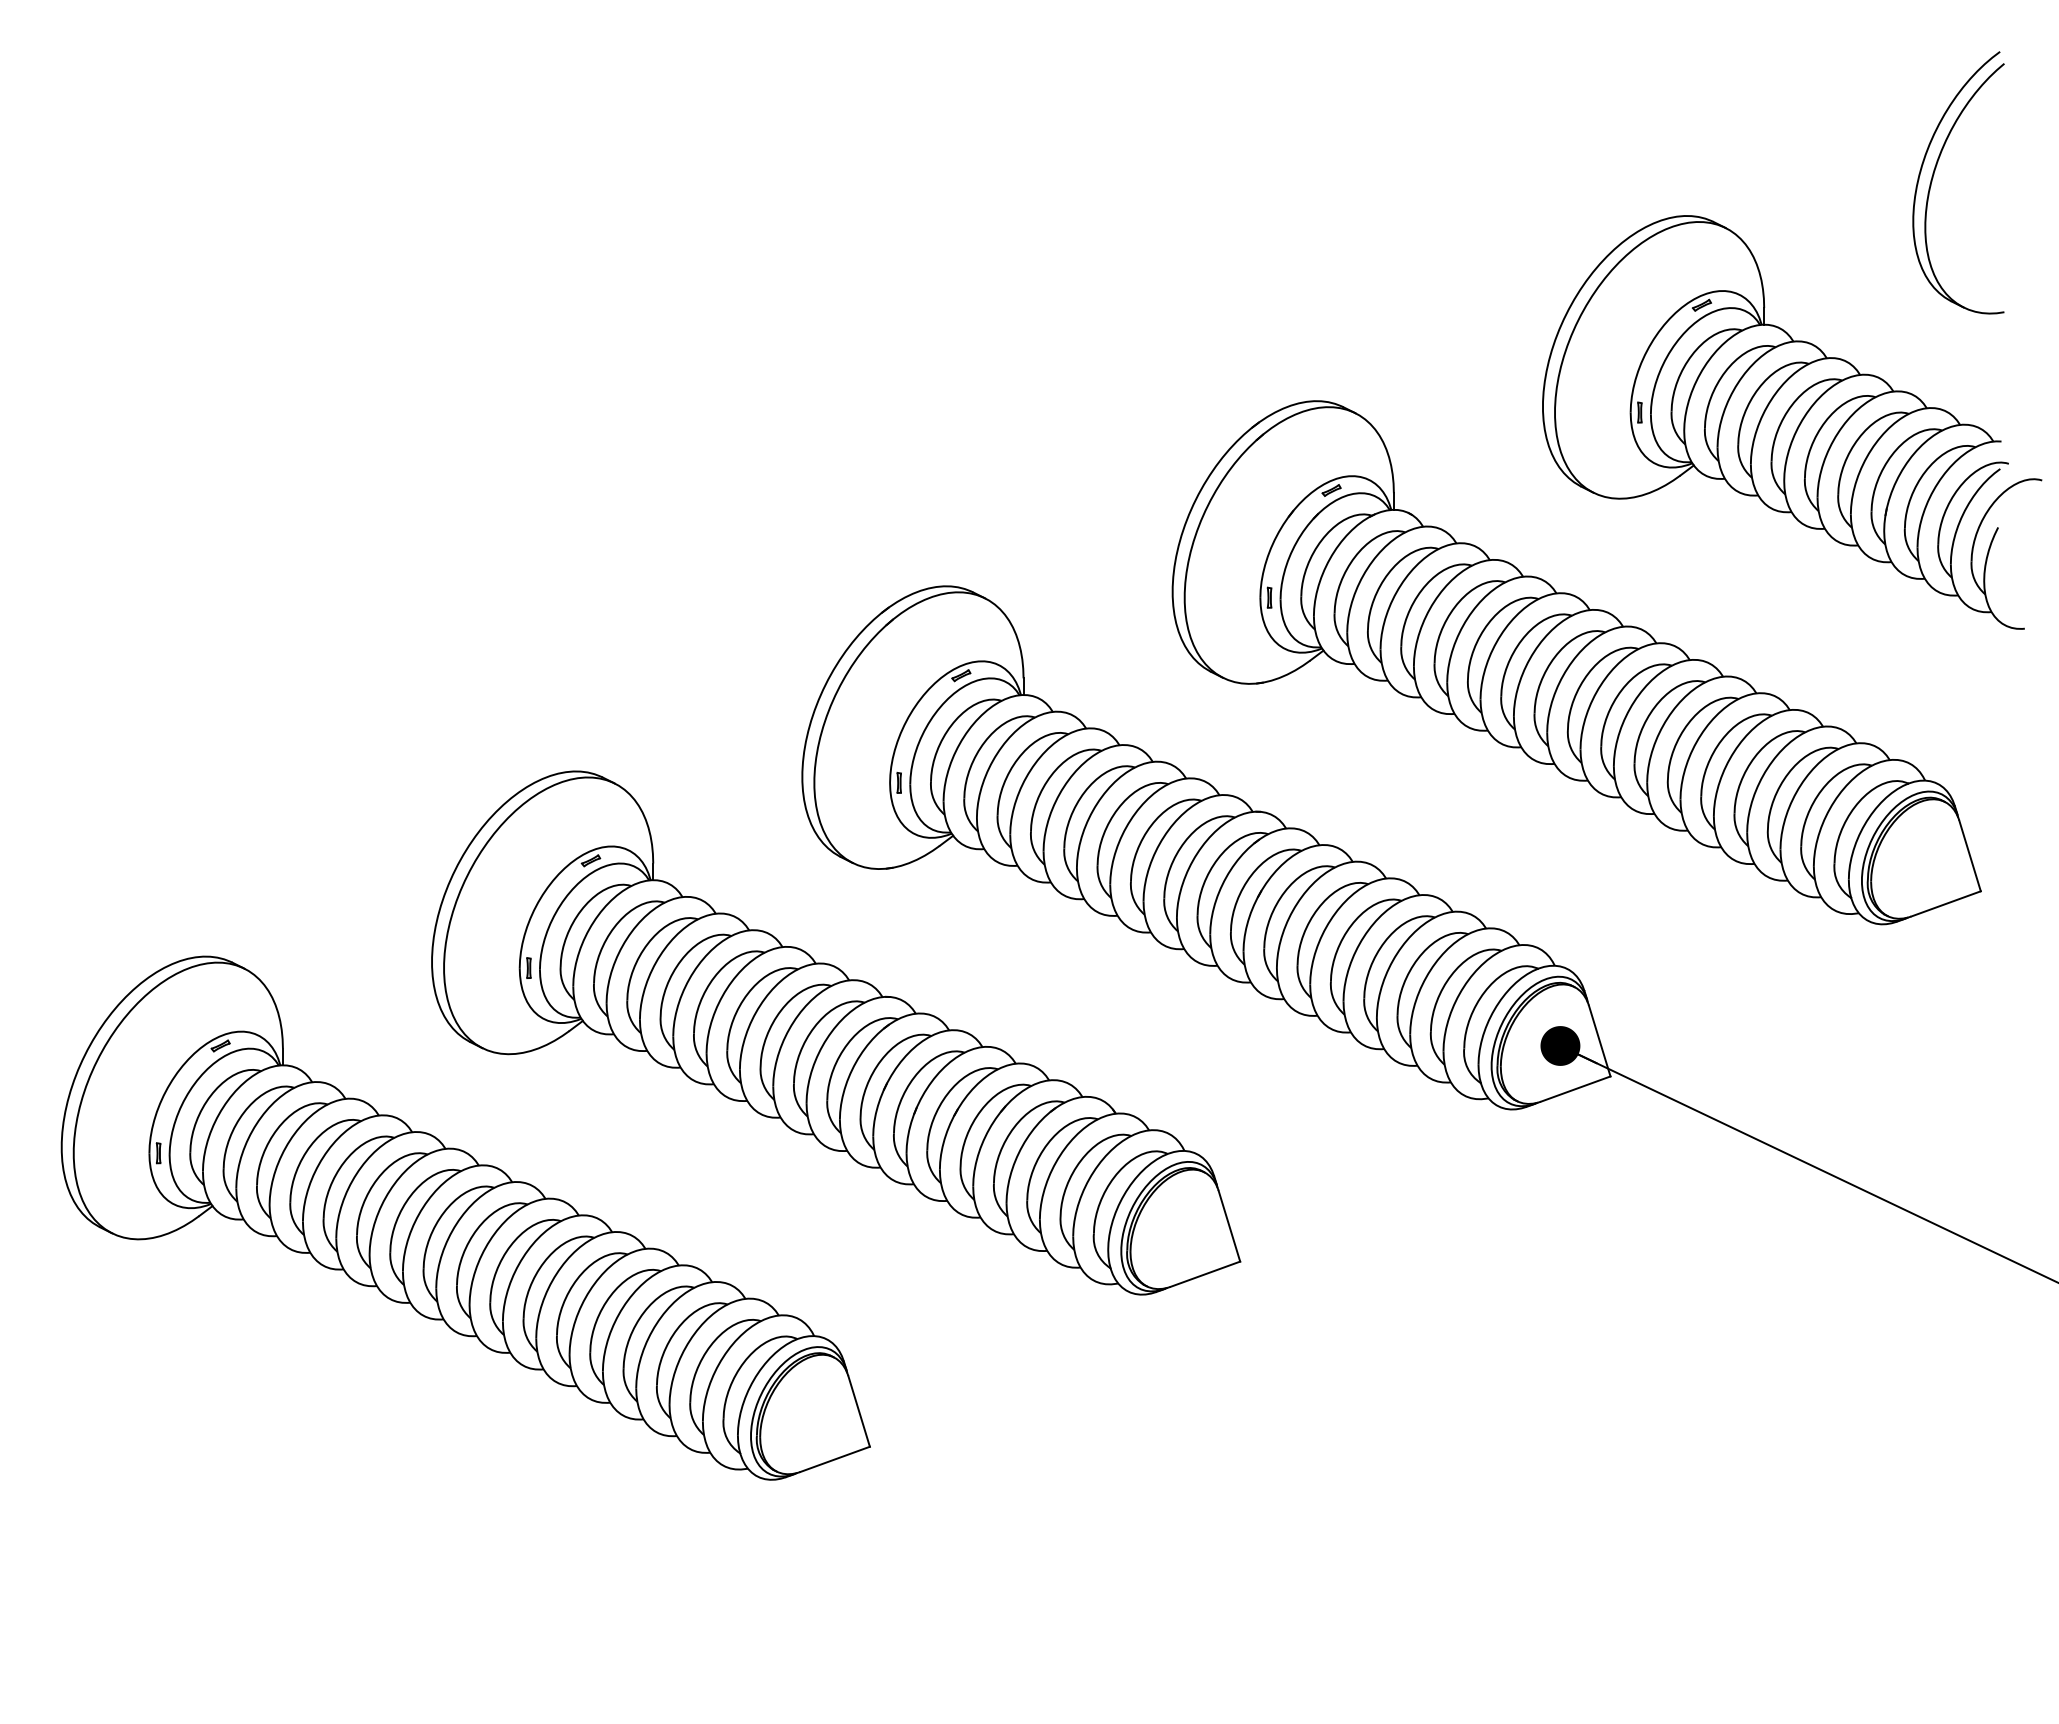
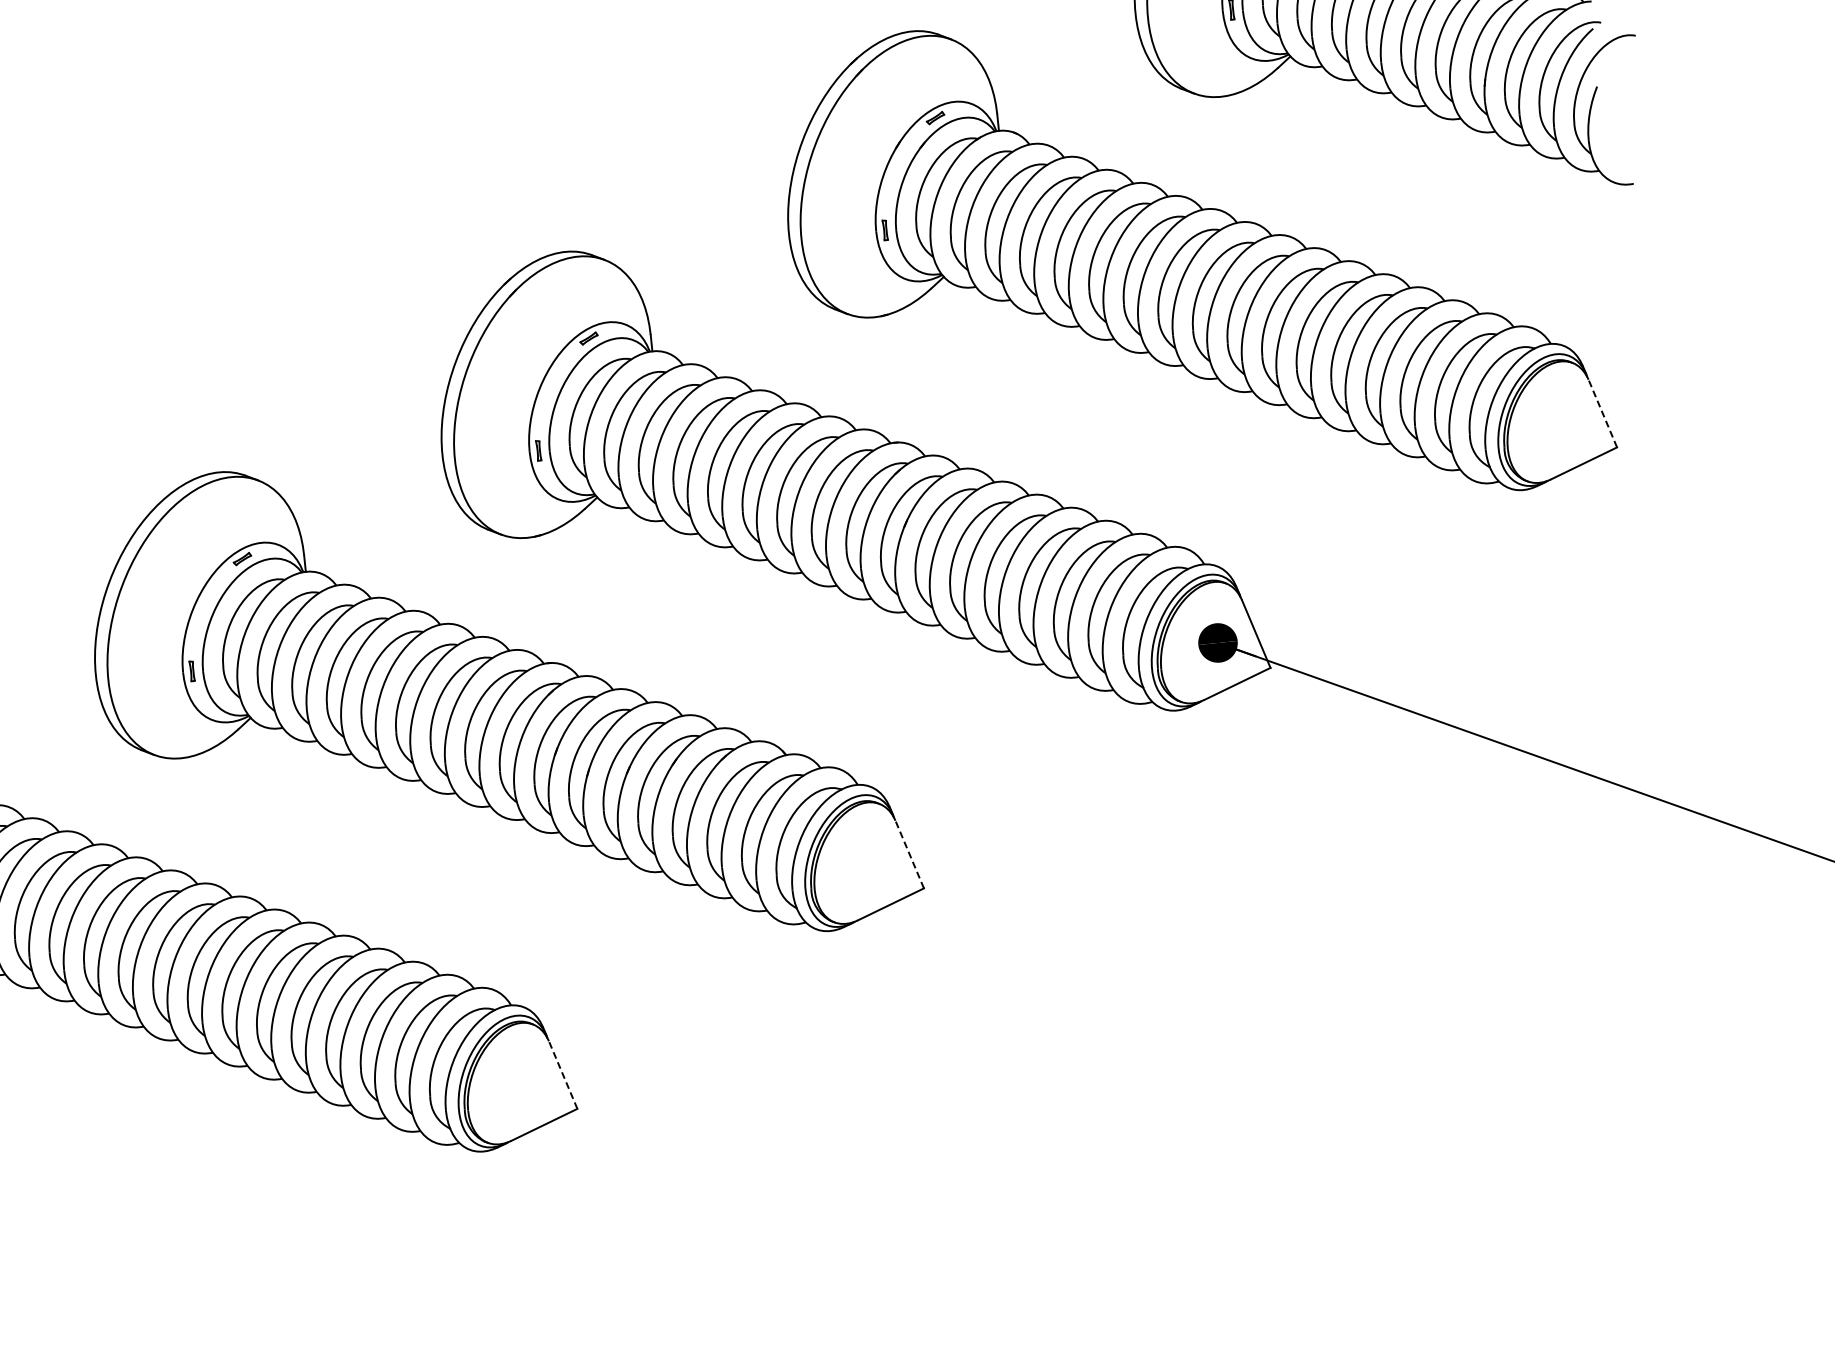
line: (1969, 855) -> (1602, 413), solid -> dashed
line: (1229, 1226) -> (909, 854), solid -> dashed
line: (859, 1411) -> (563, 1075), solid -> dashed

